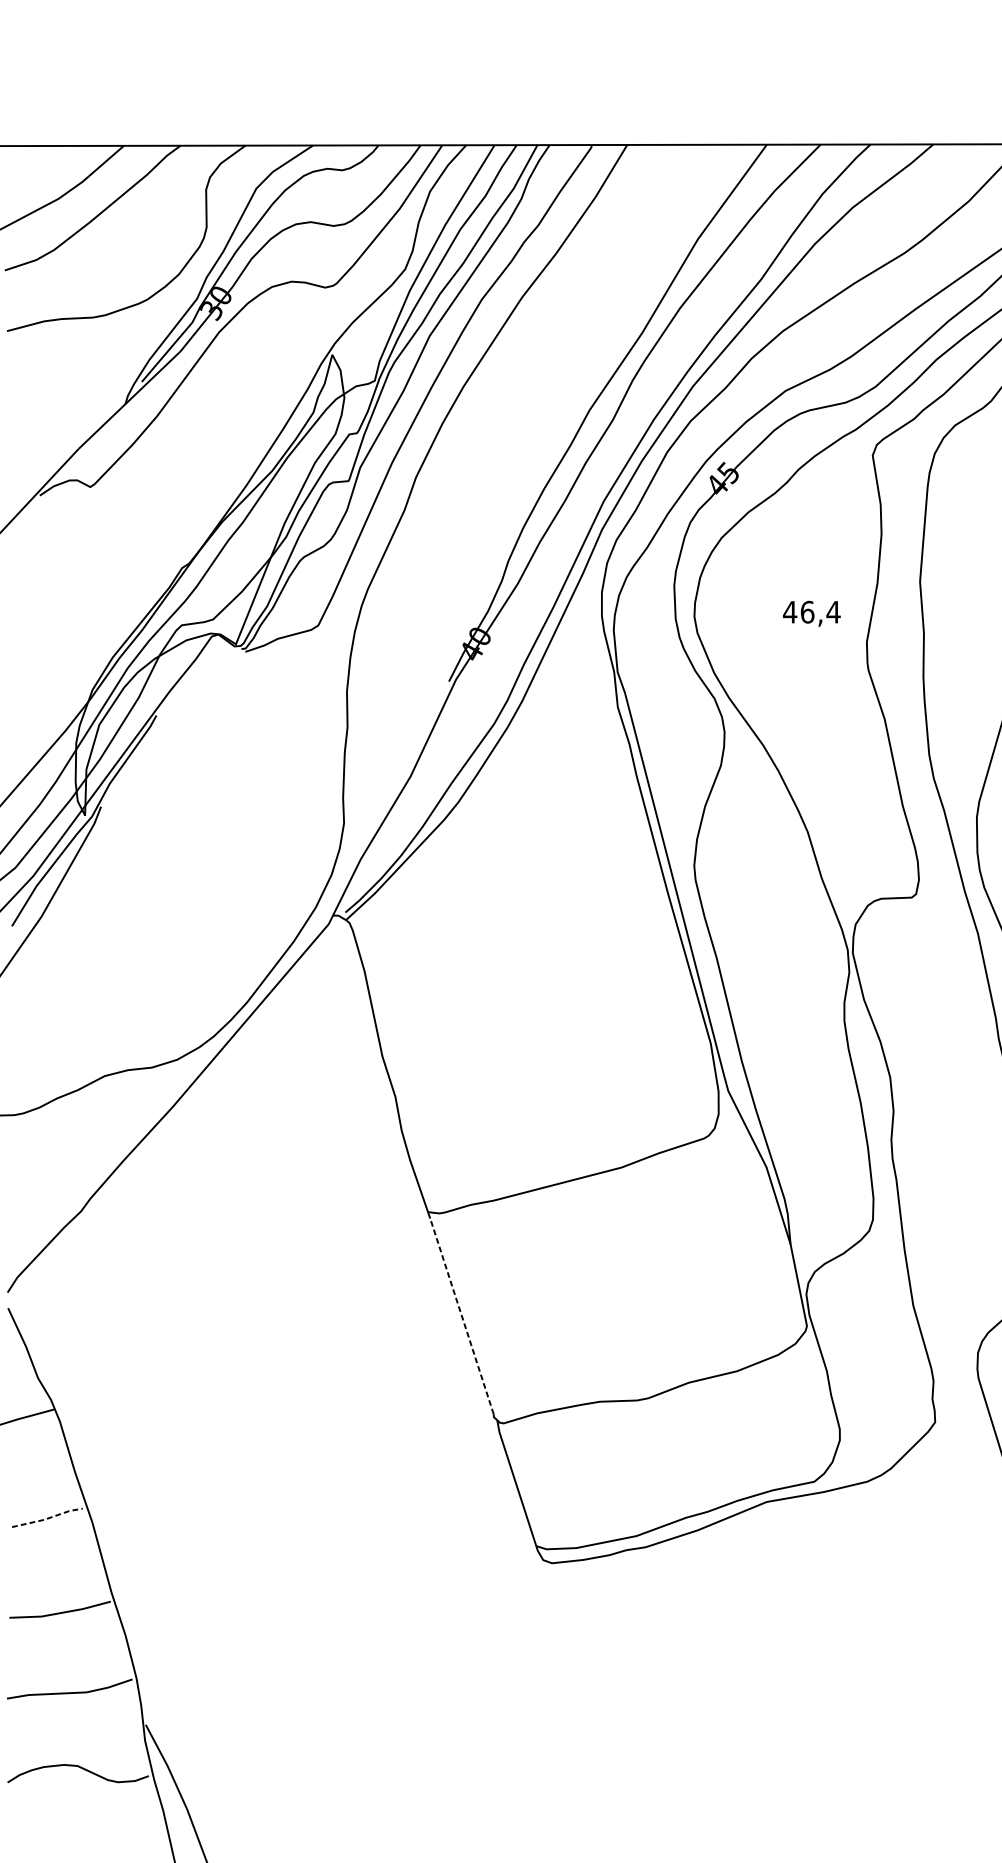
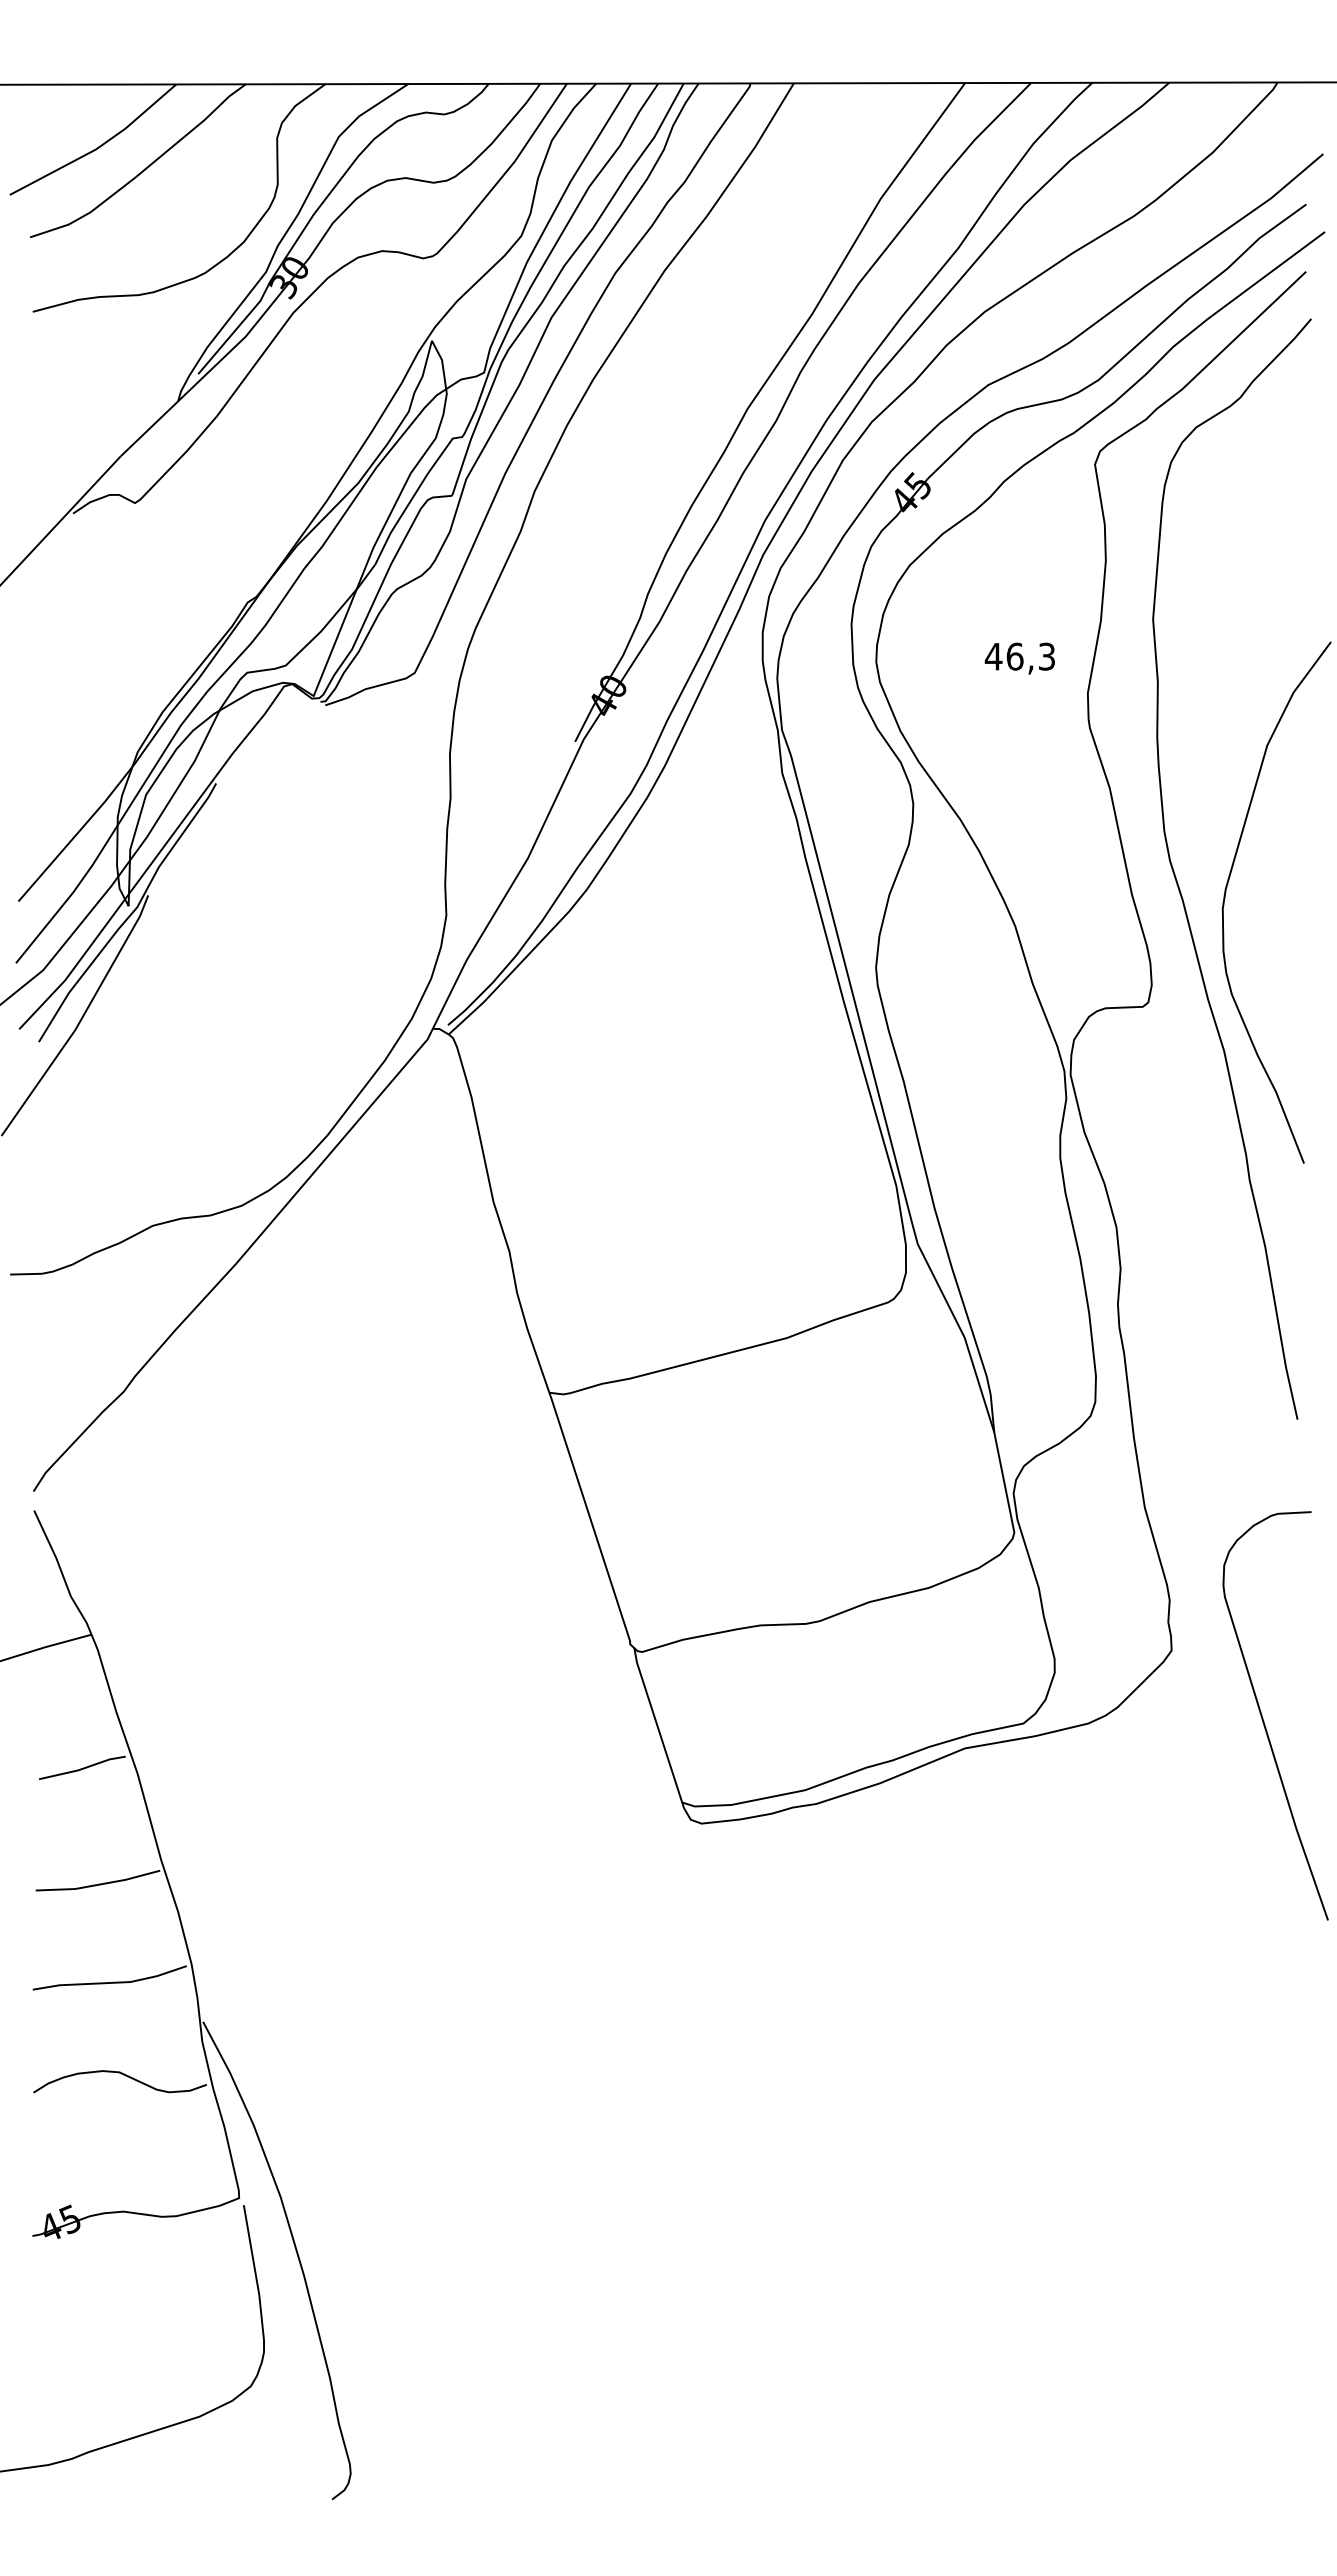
text: (833, 612) -> (1046, 656), 46,4 -> 46,3
line: (461, 1316) -> (590, 1520), dashed -> solid
line: (47, 1518) -> (82, 1768), dashed -> solid

